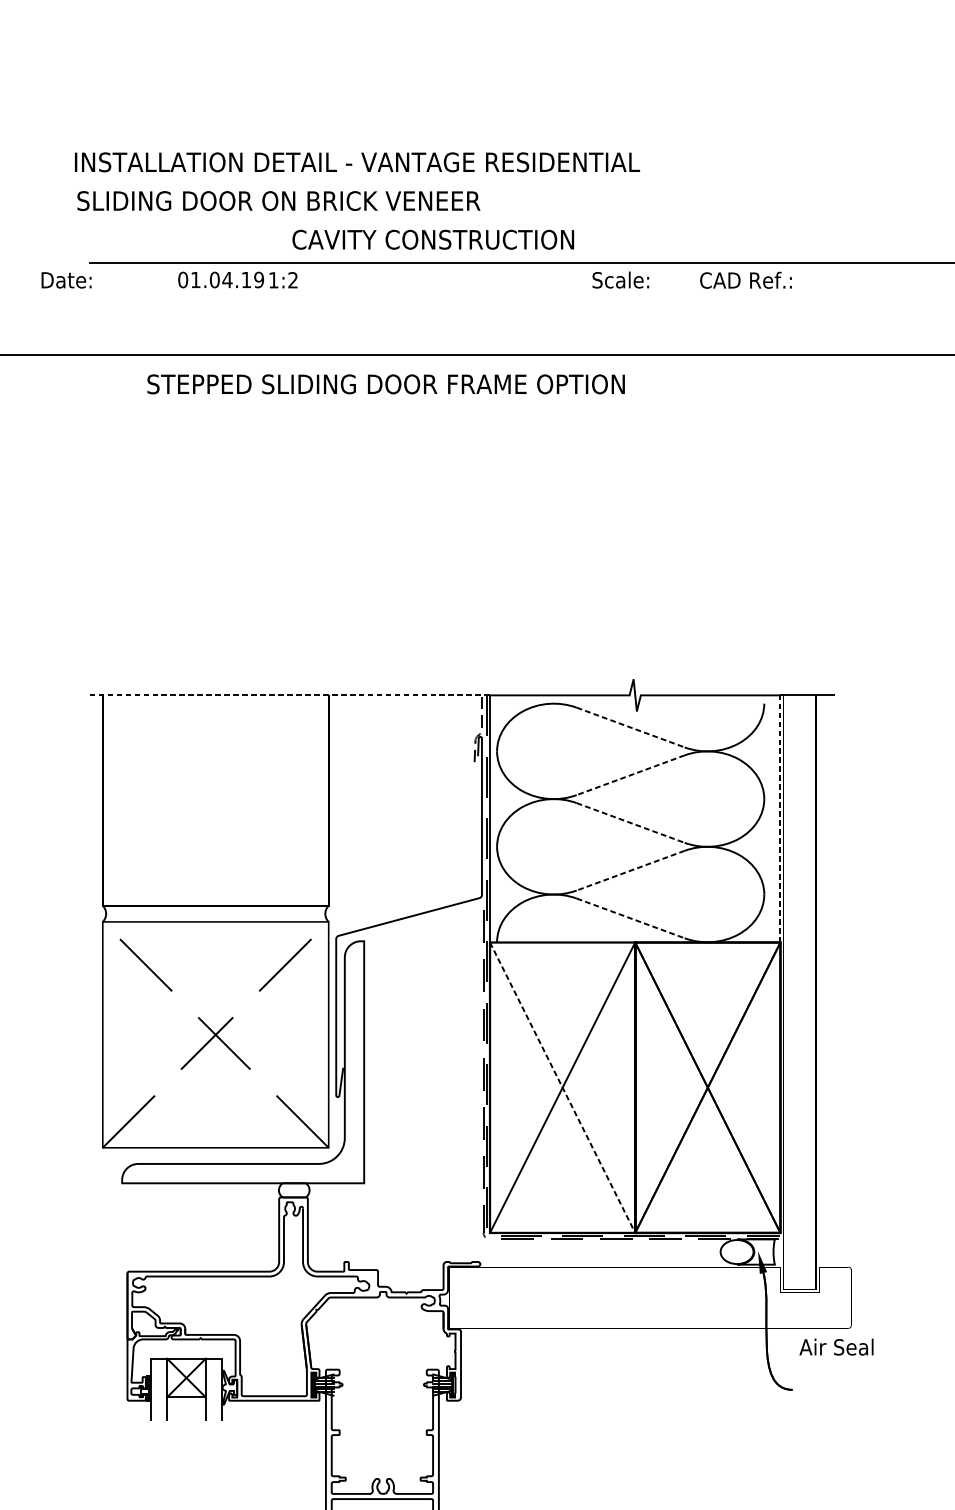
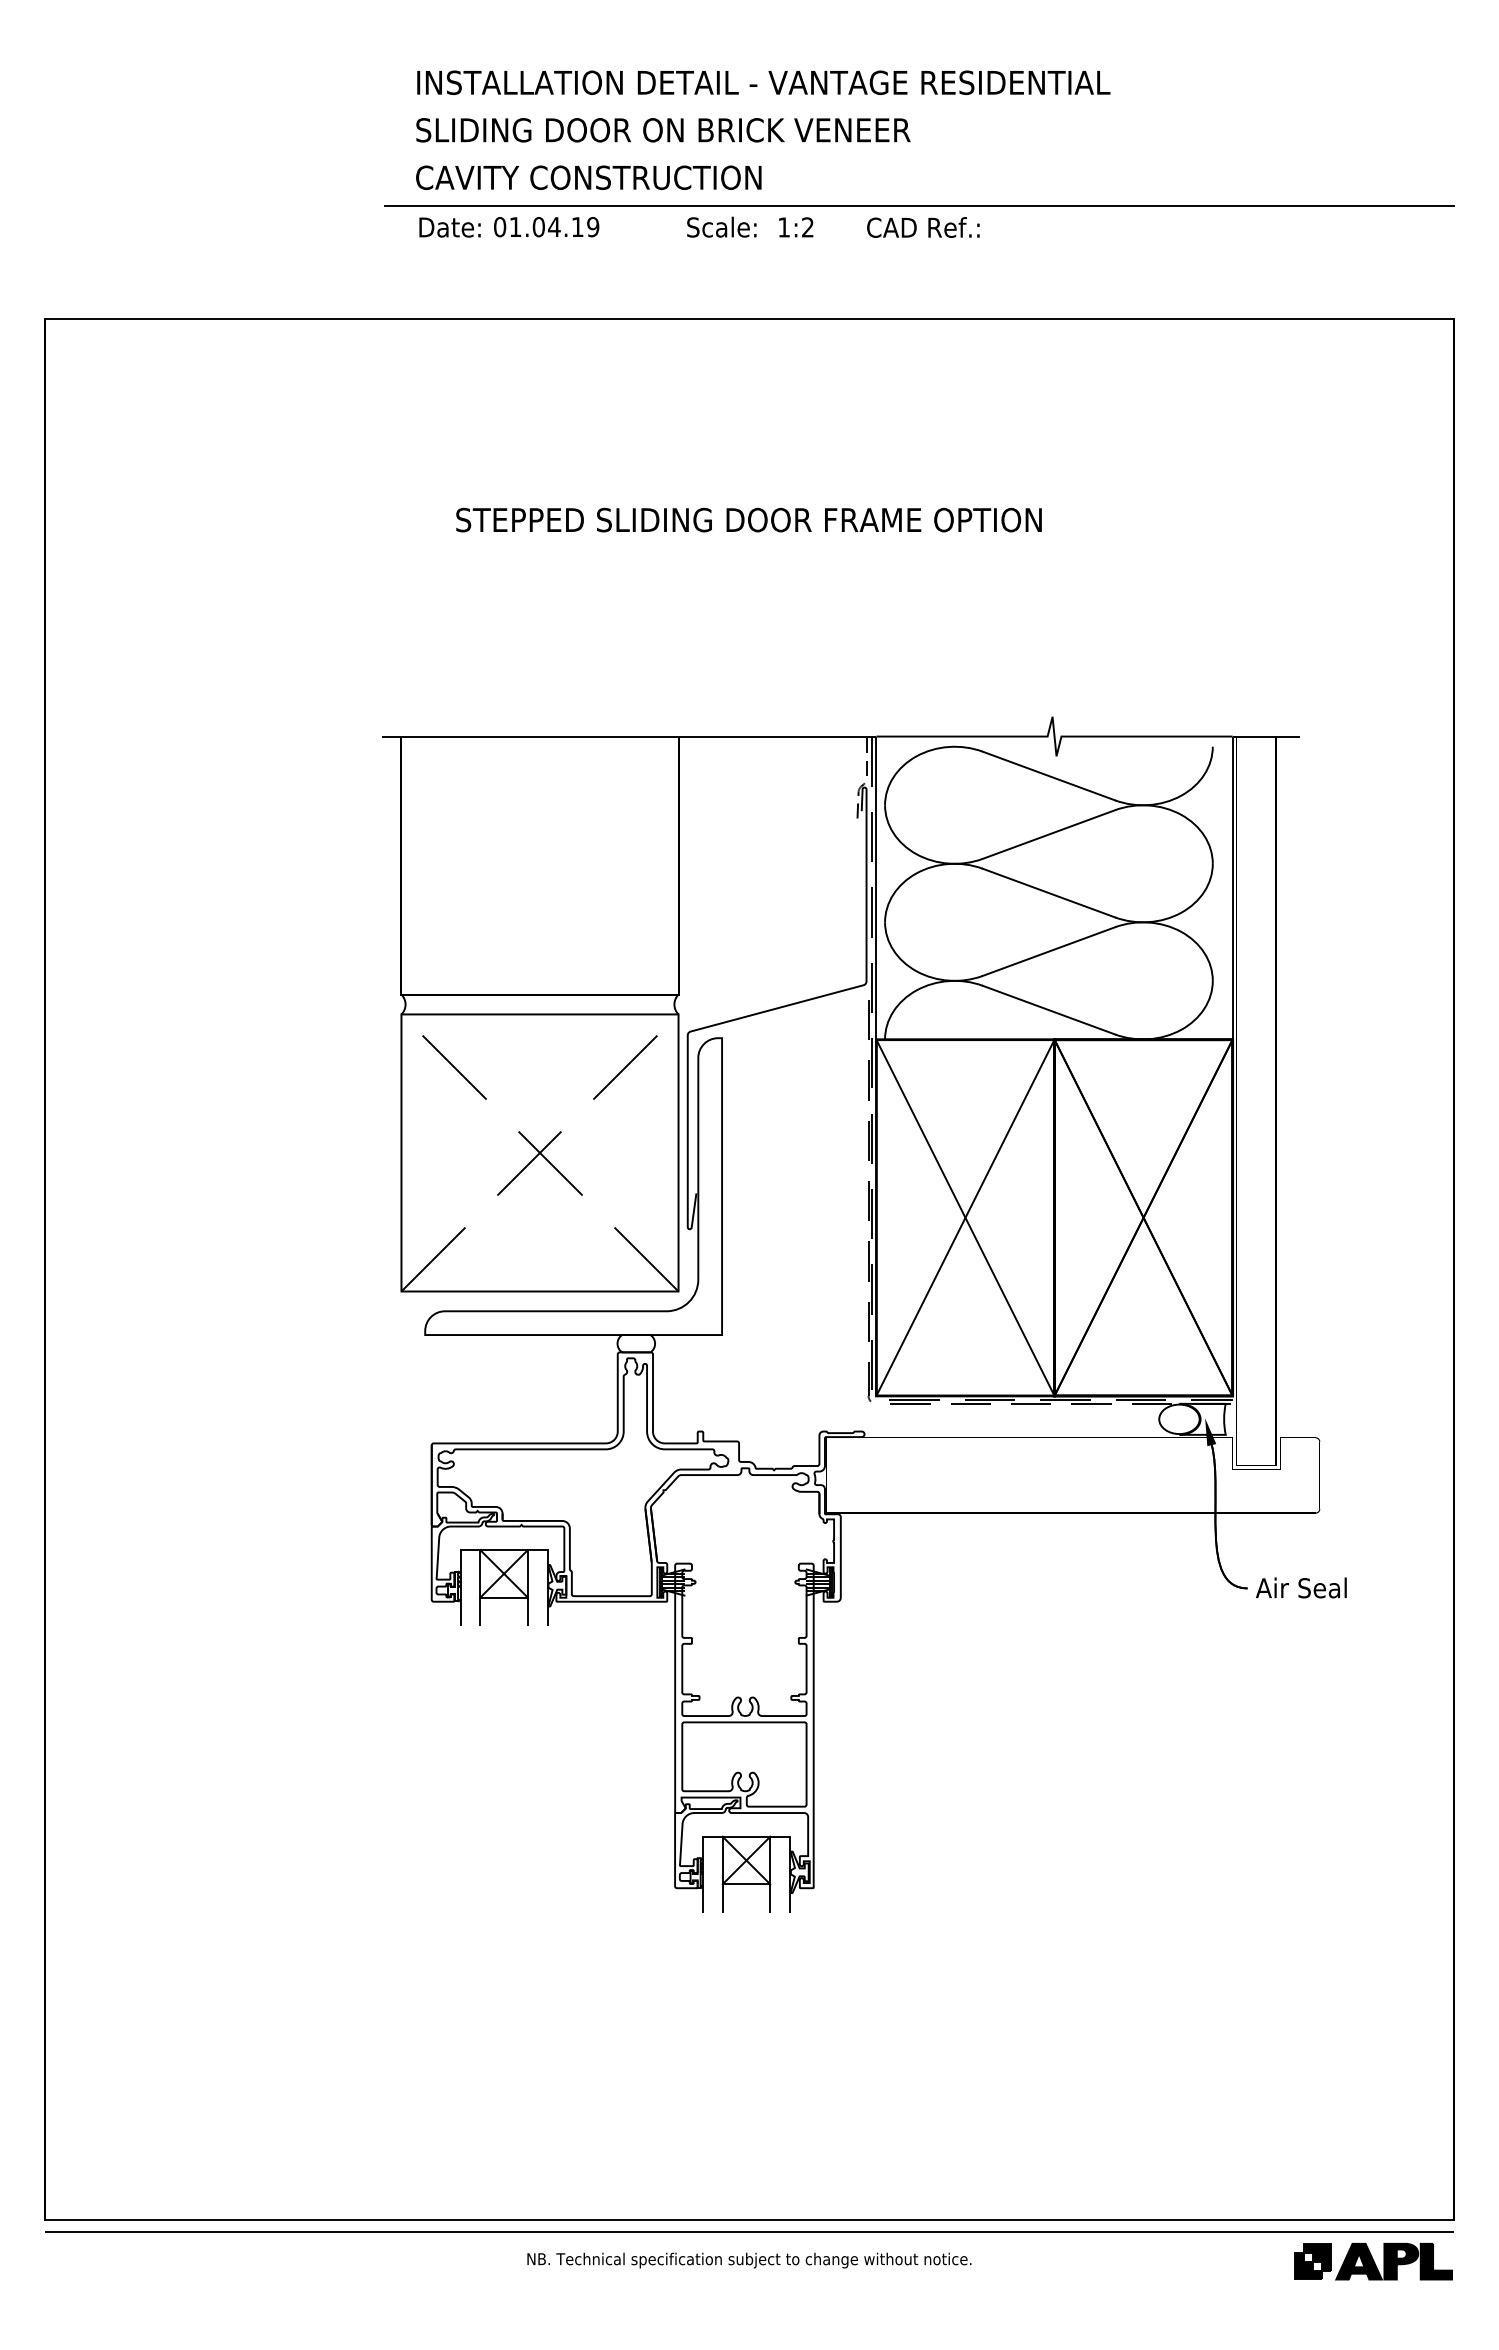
text: (357, 162) -> (763, 82), moved
text: (278, 201) -> (663, 130), moved
text: (433, 239) -> (588, 177), moved
text: (620, 279) -> (721, 226), moved
text: (66, 280) -> (449, 227), moved
text: (283, 280) -> (796, 227), moved
text: (746, 280) -> (923, 227), moved
text: (385, 383) -> (748, 519), moved
line: (287, 695) -> (628, 736), dashed -> solid
line: (630, 727) -> (1048, 776), dashed -> solid
line: (630, 775) -> (1048, 834), dashed -> solid
line: (780, 819) -> (1232, 888), dashed -> solid
line: (630, 823) -> (1048, 893), dashed -> solid
line: (630, 870) -> (1048, 951), dashed -> solid
line: (630, 918) -> (1048, 1010), dashed -> solid
line: (562, 1088) -> (965, 1218), dashed -> solid
text: (836, 1346) -> (1301, 1587), moved

